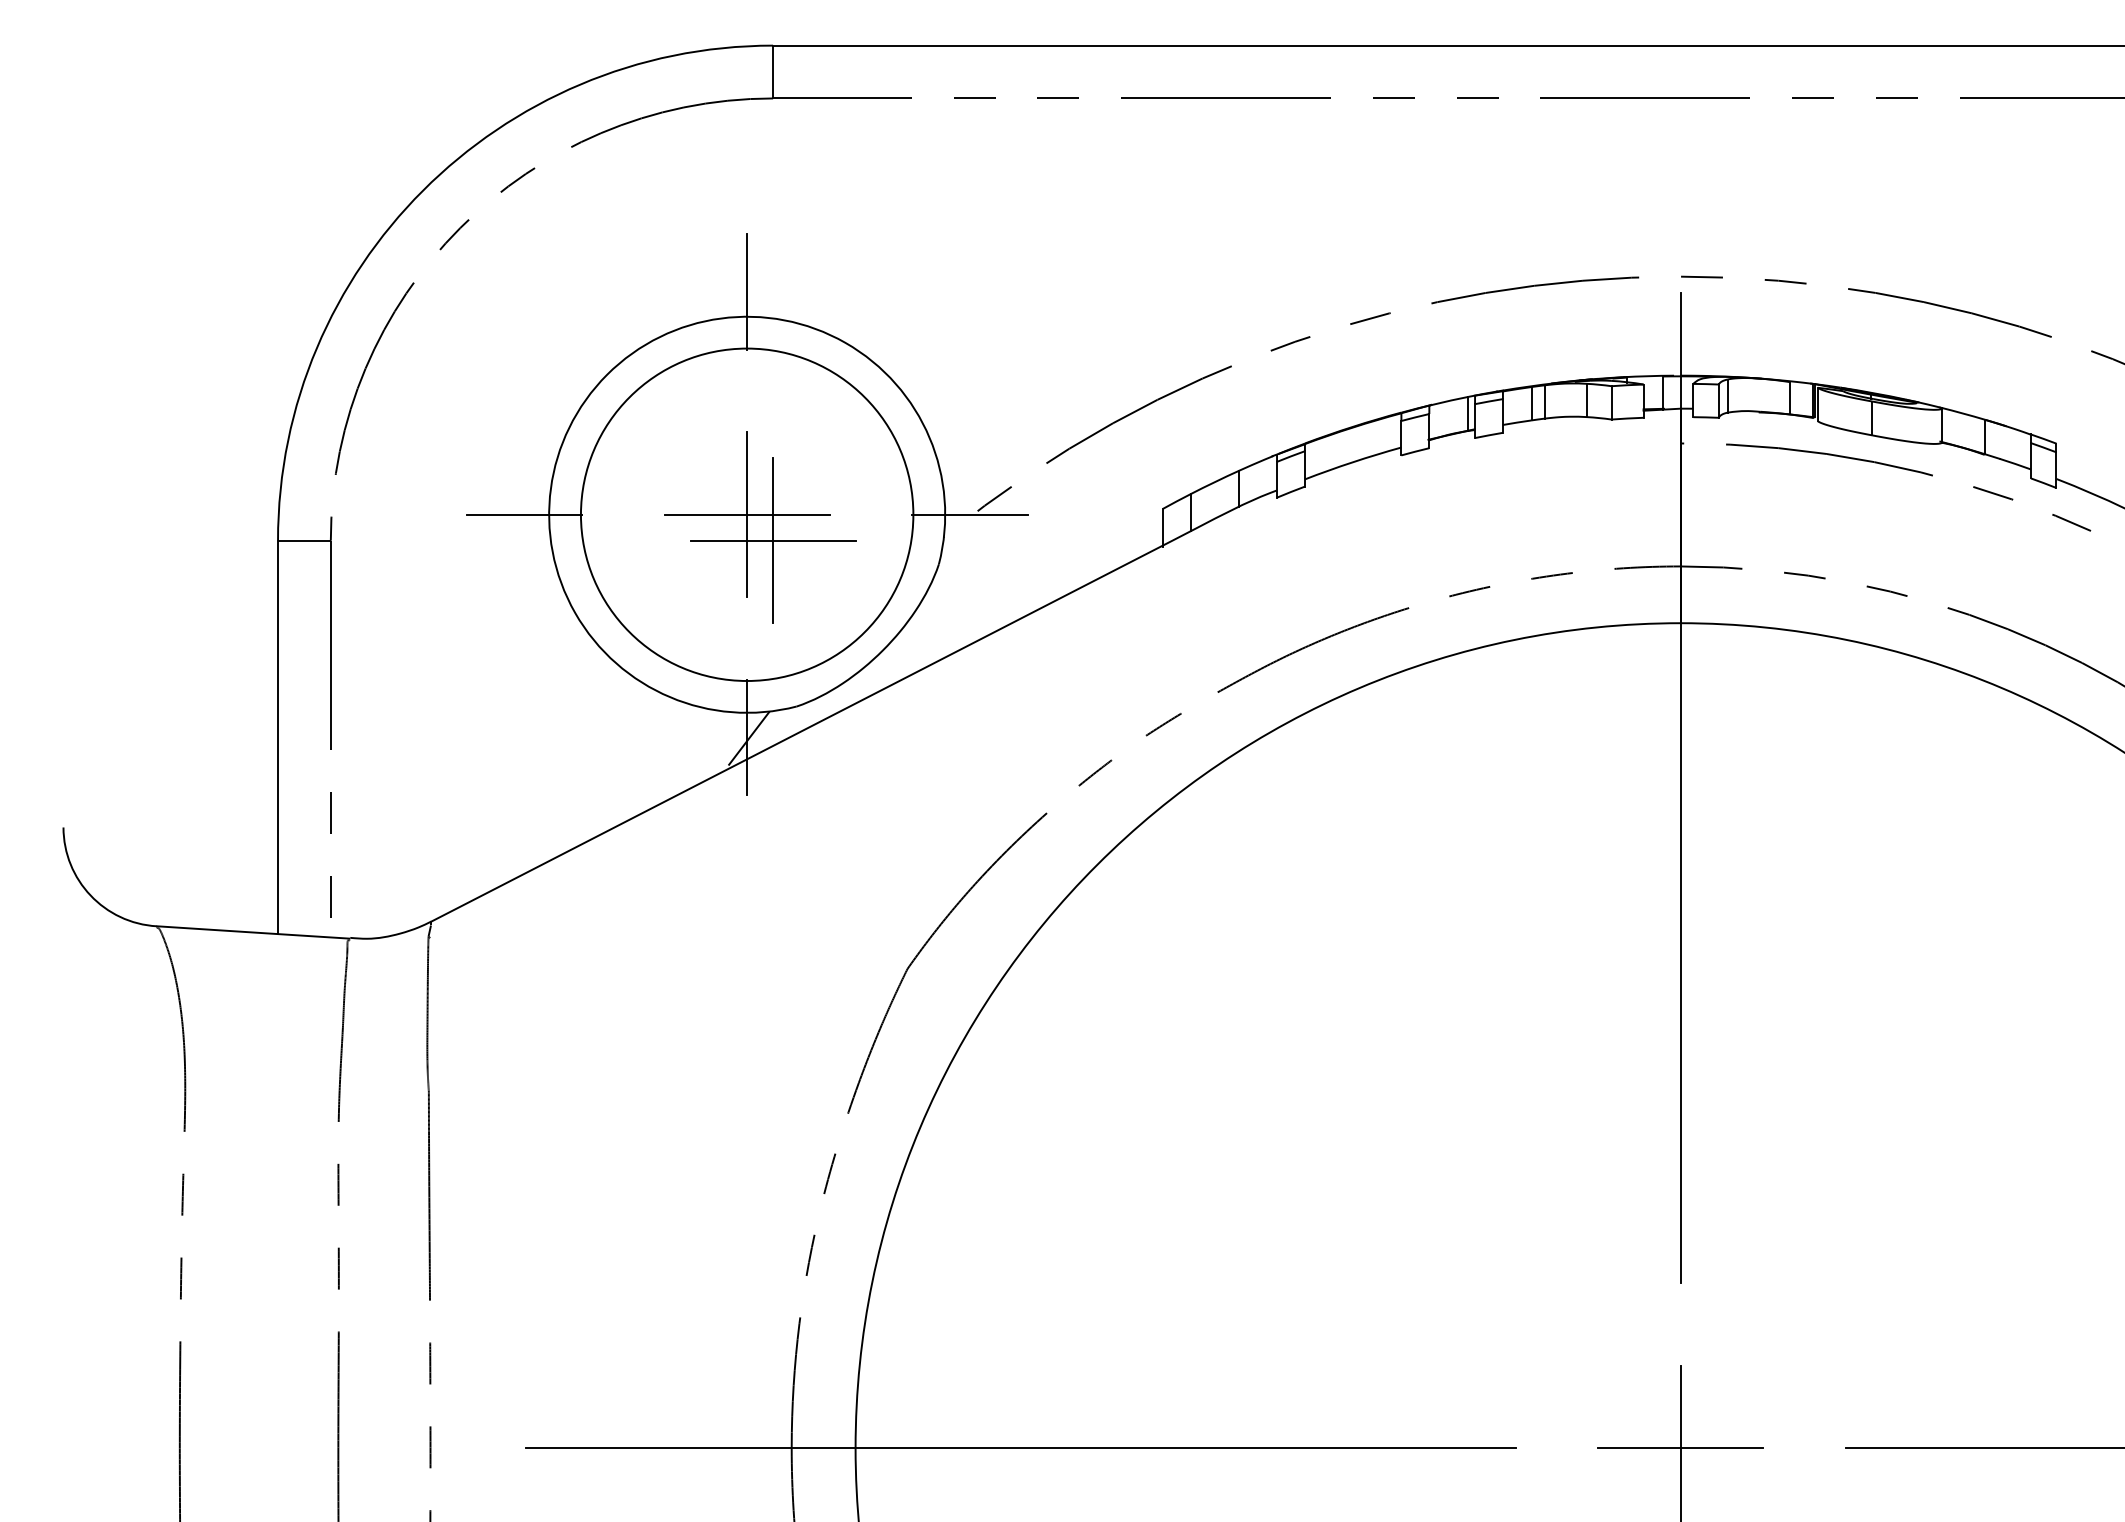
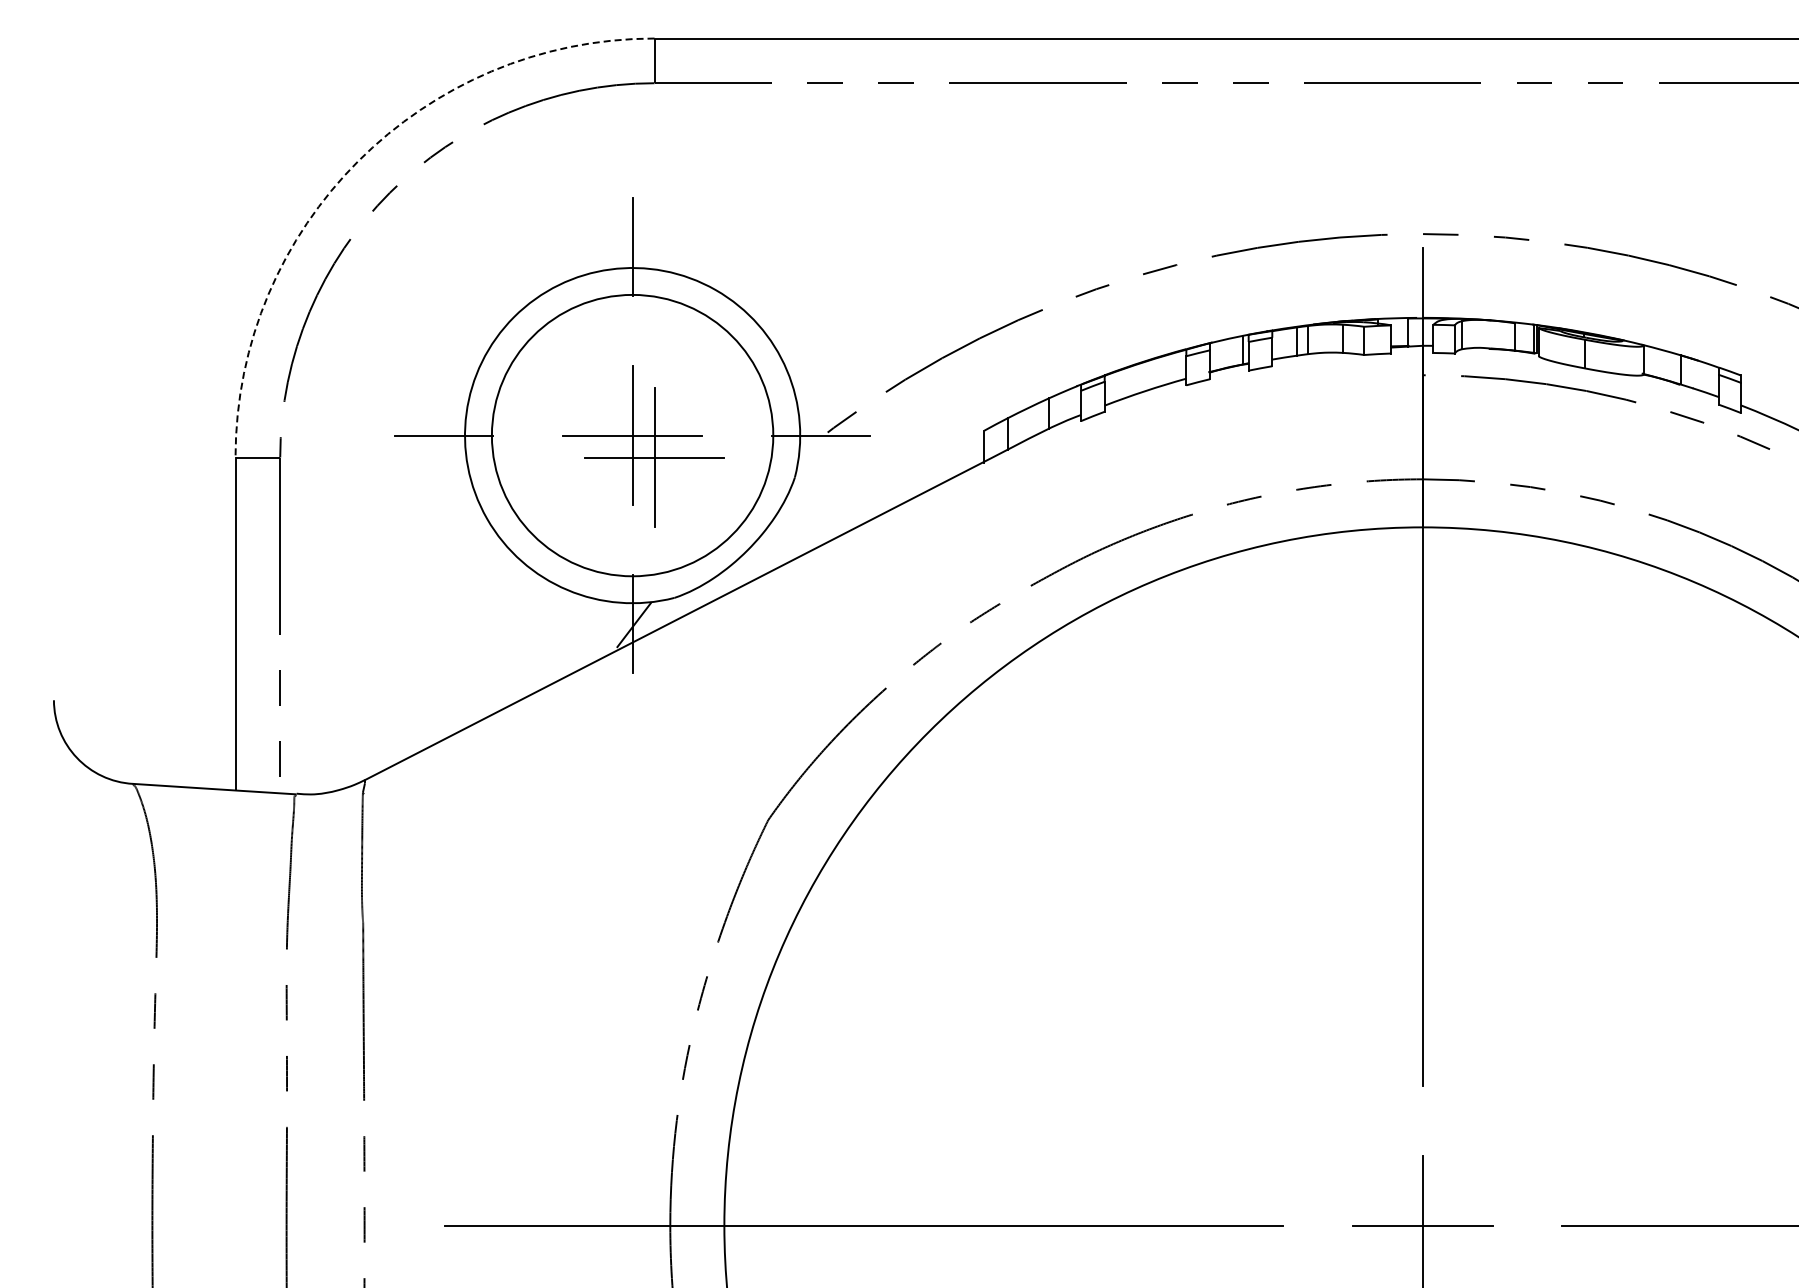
arc: (423, 190) -> (358, 161), solid -> dashed

